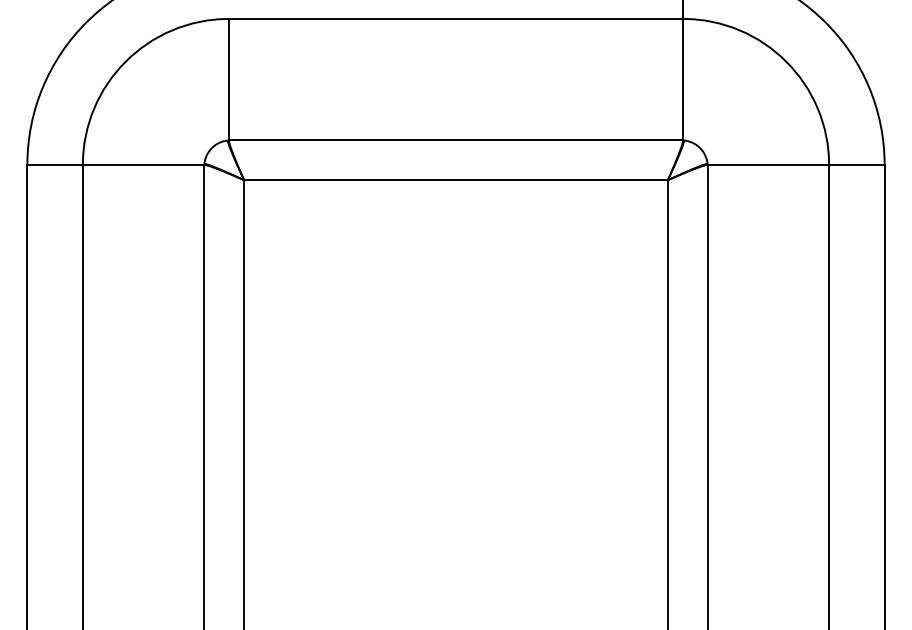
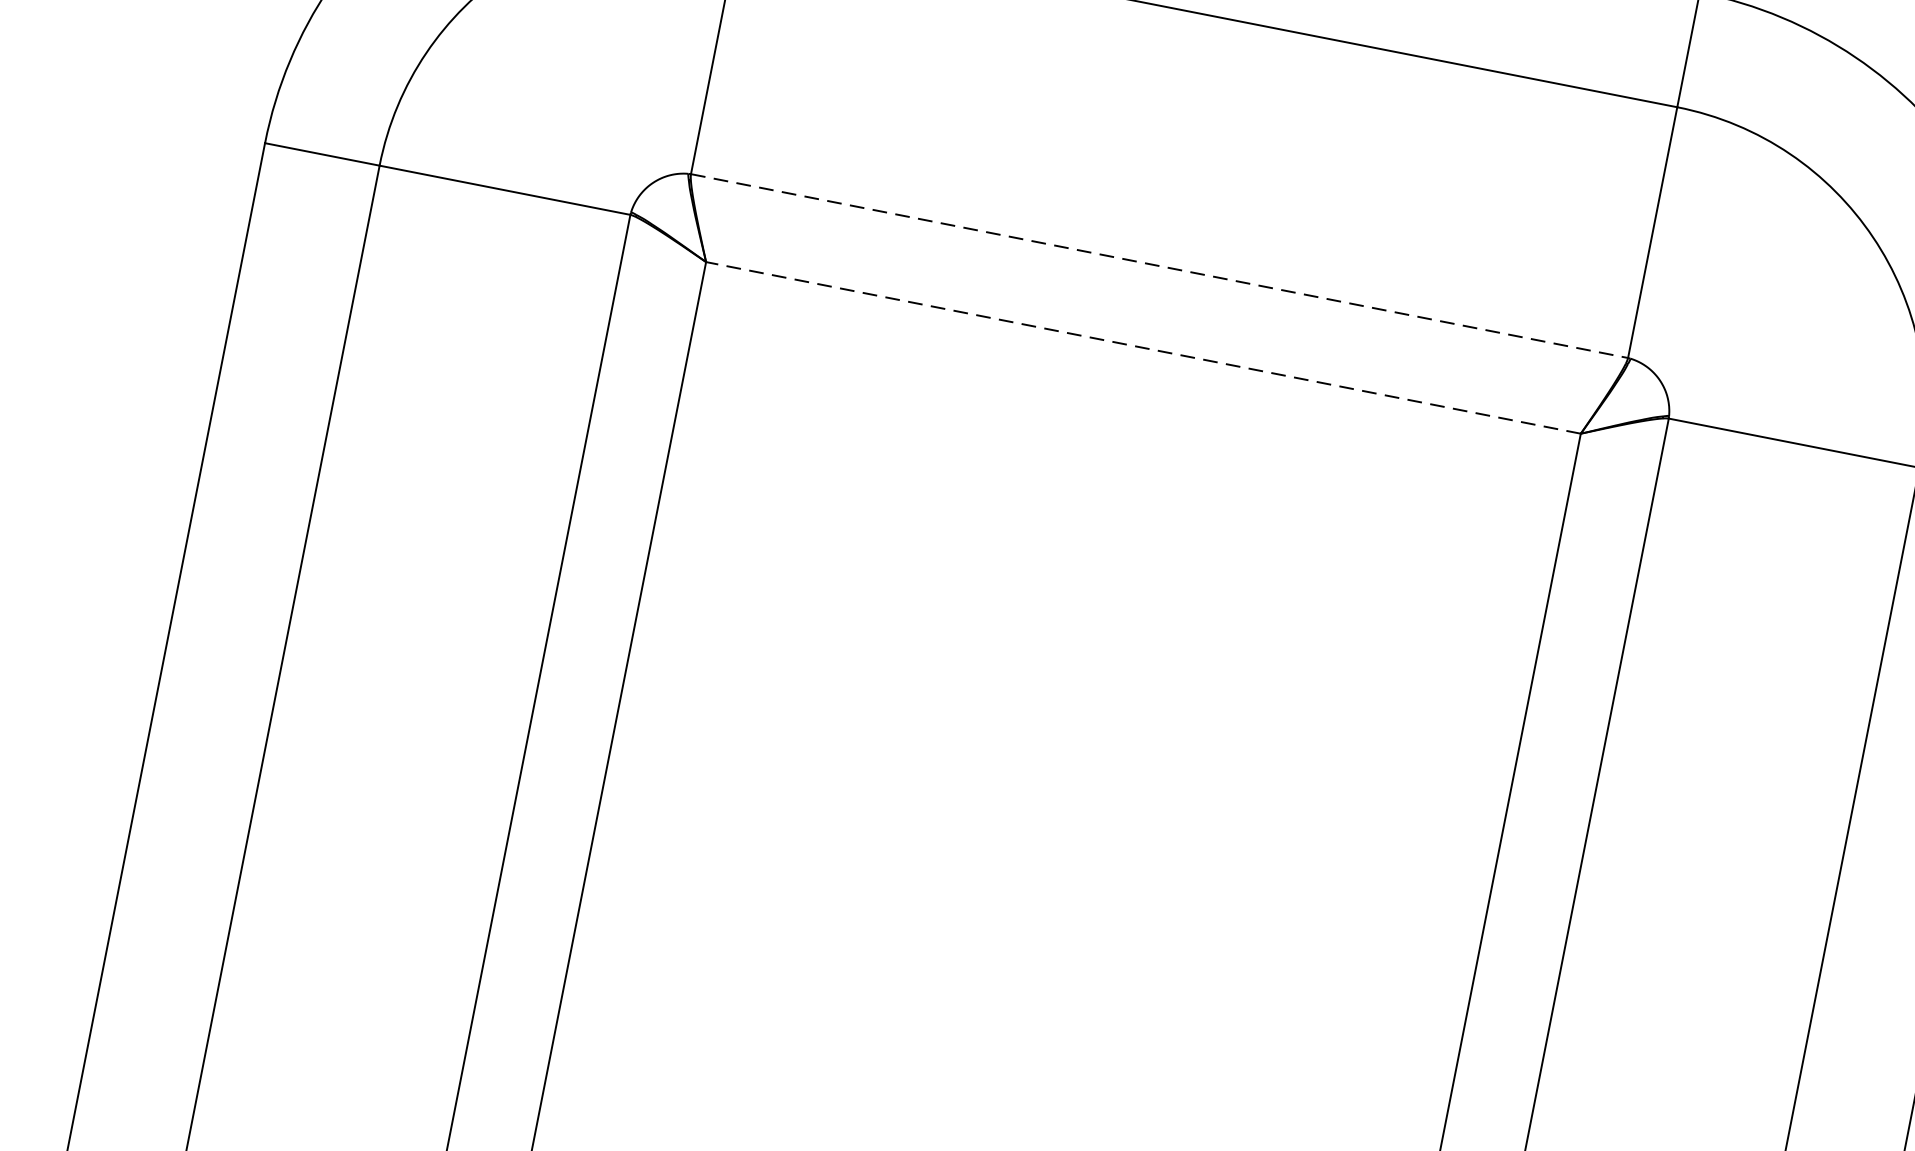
line: (456, 140) -> (1160, 266), solid -> dashed
line: (455, 180) -> (1142, 348), solid -> dashed

